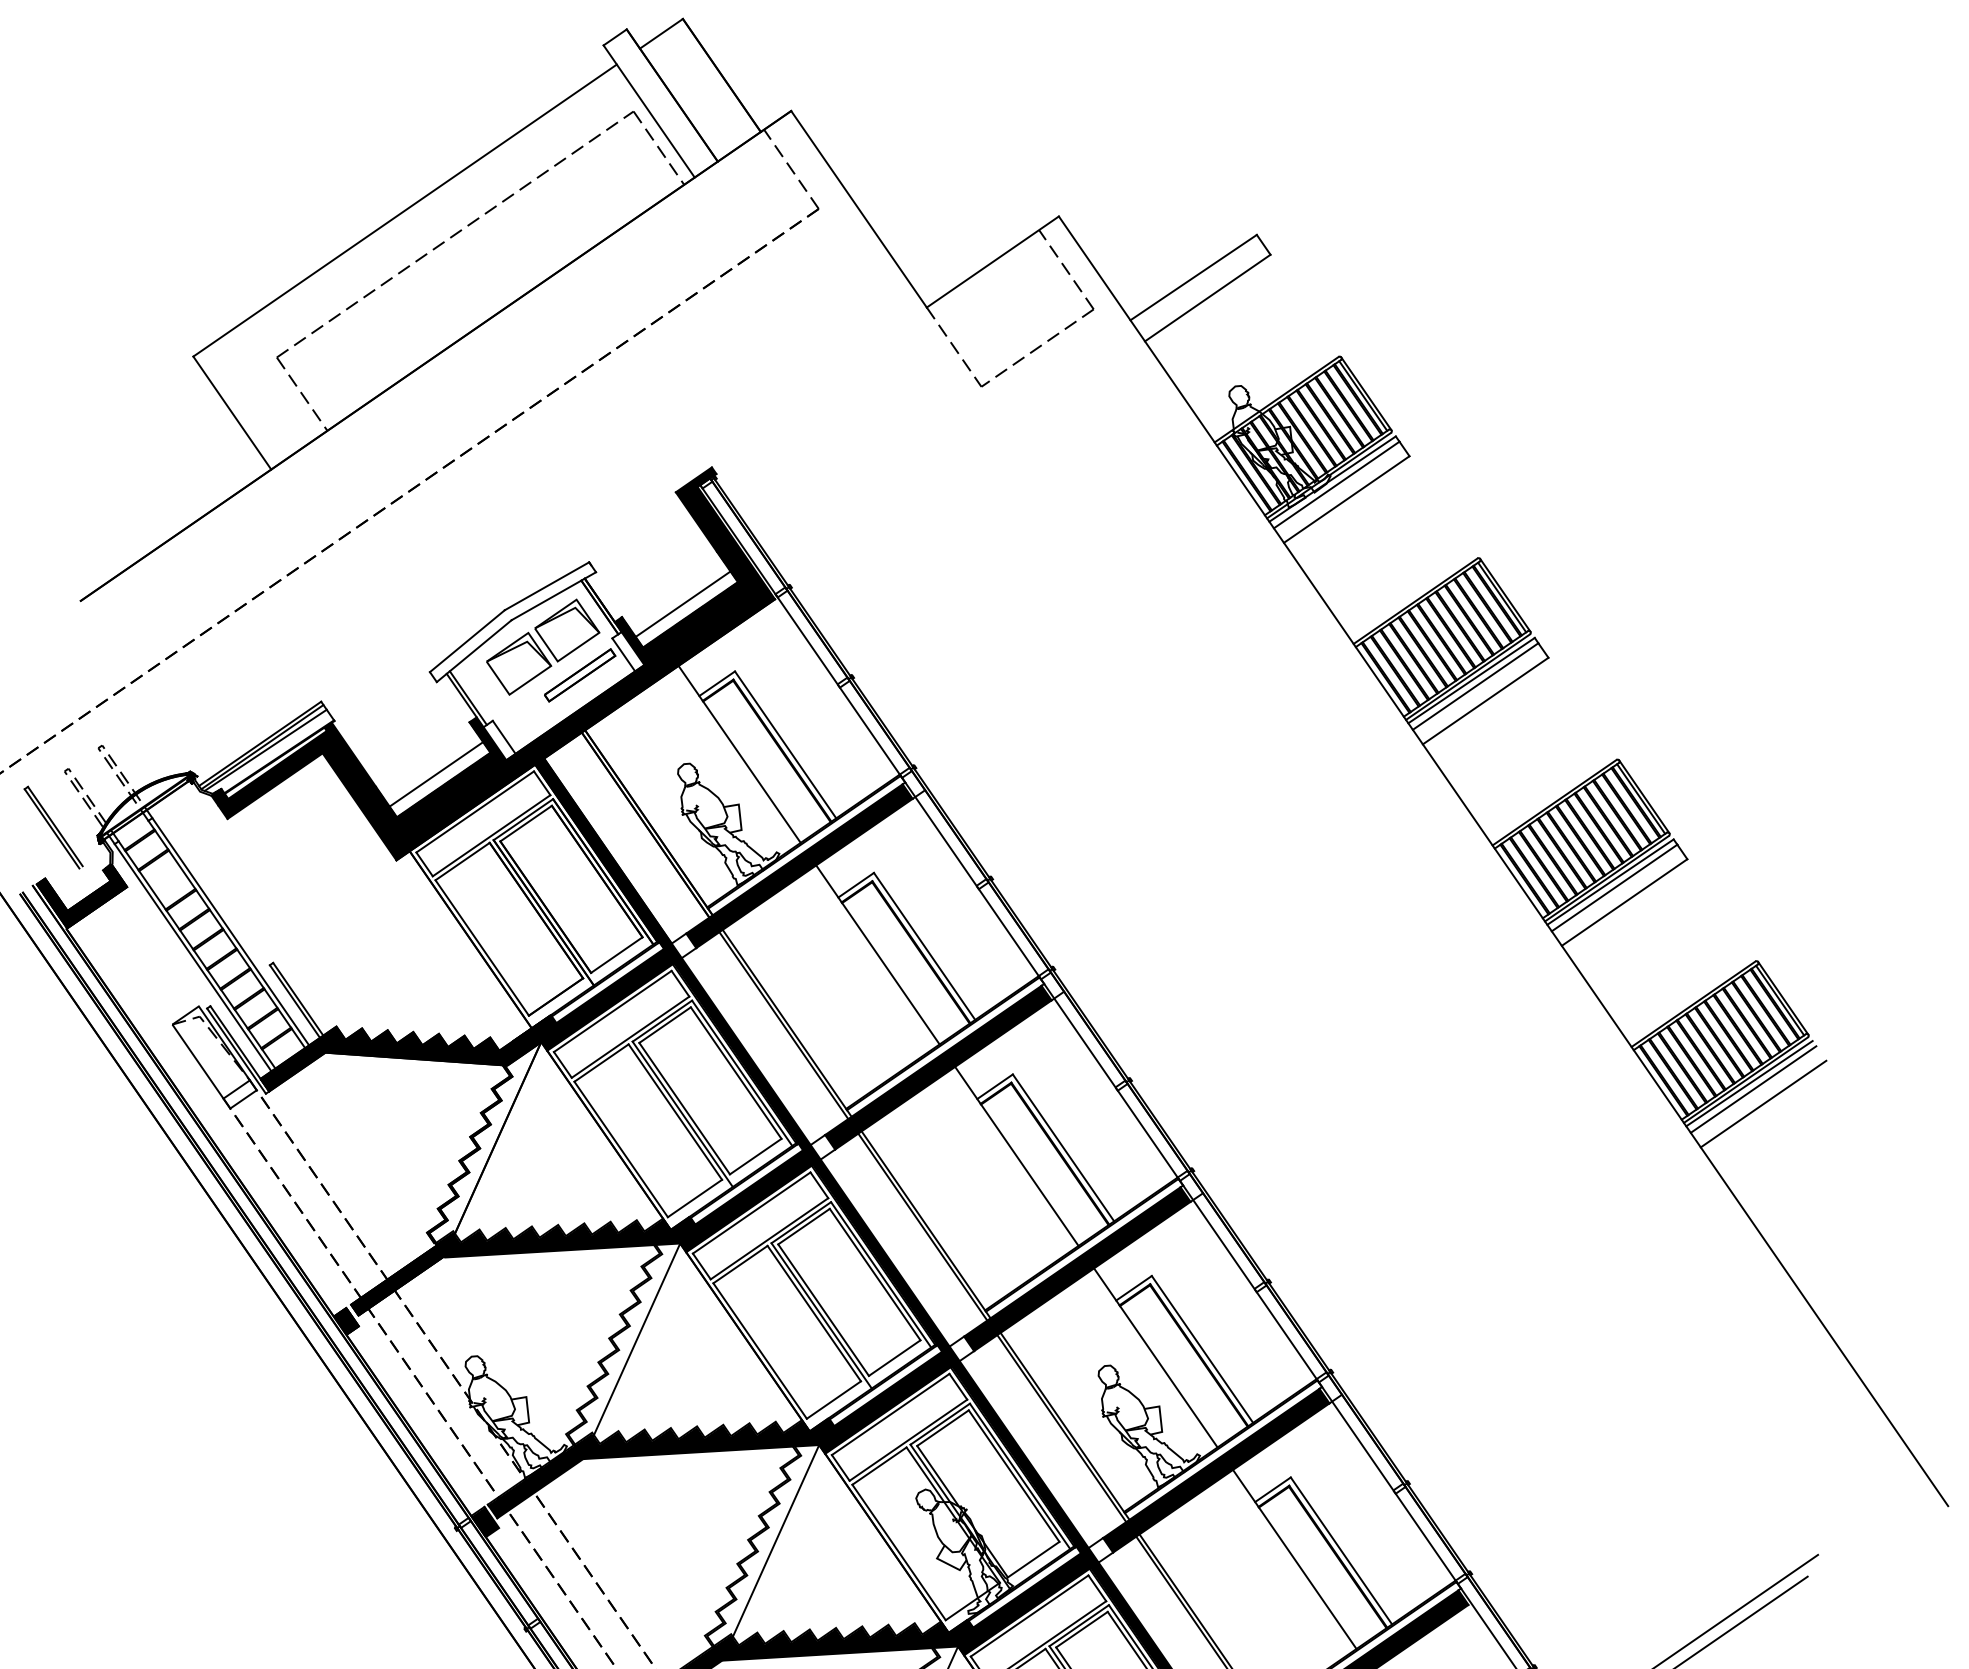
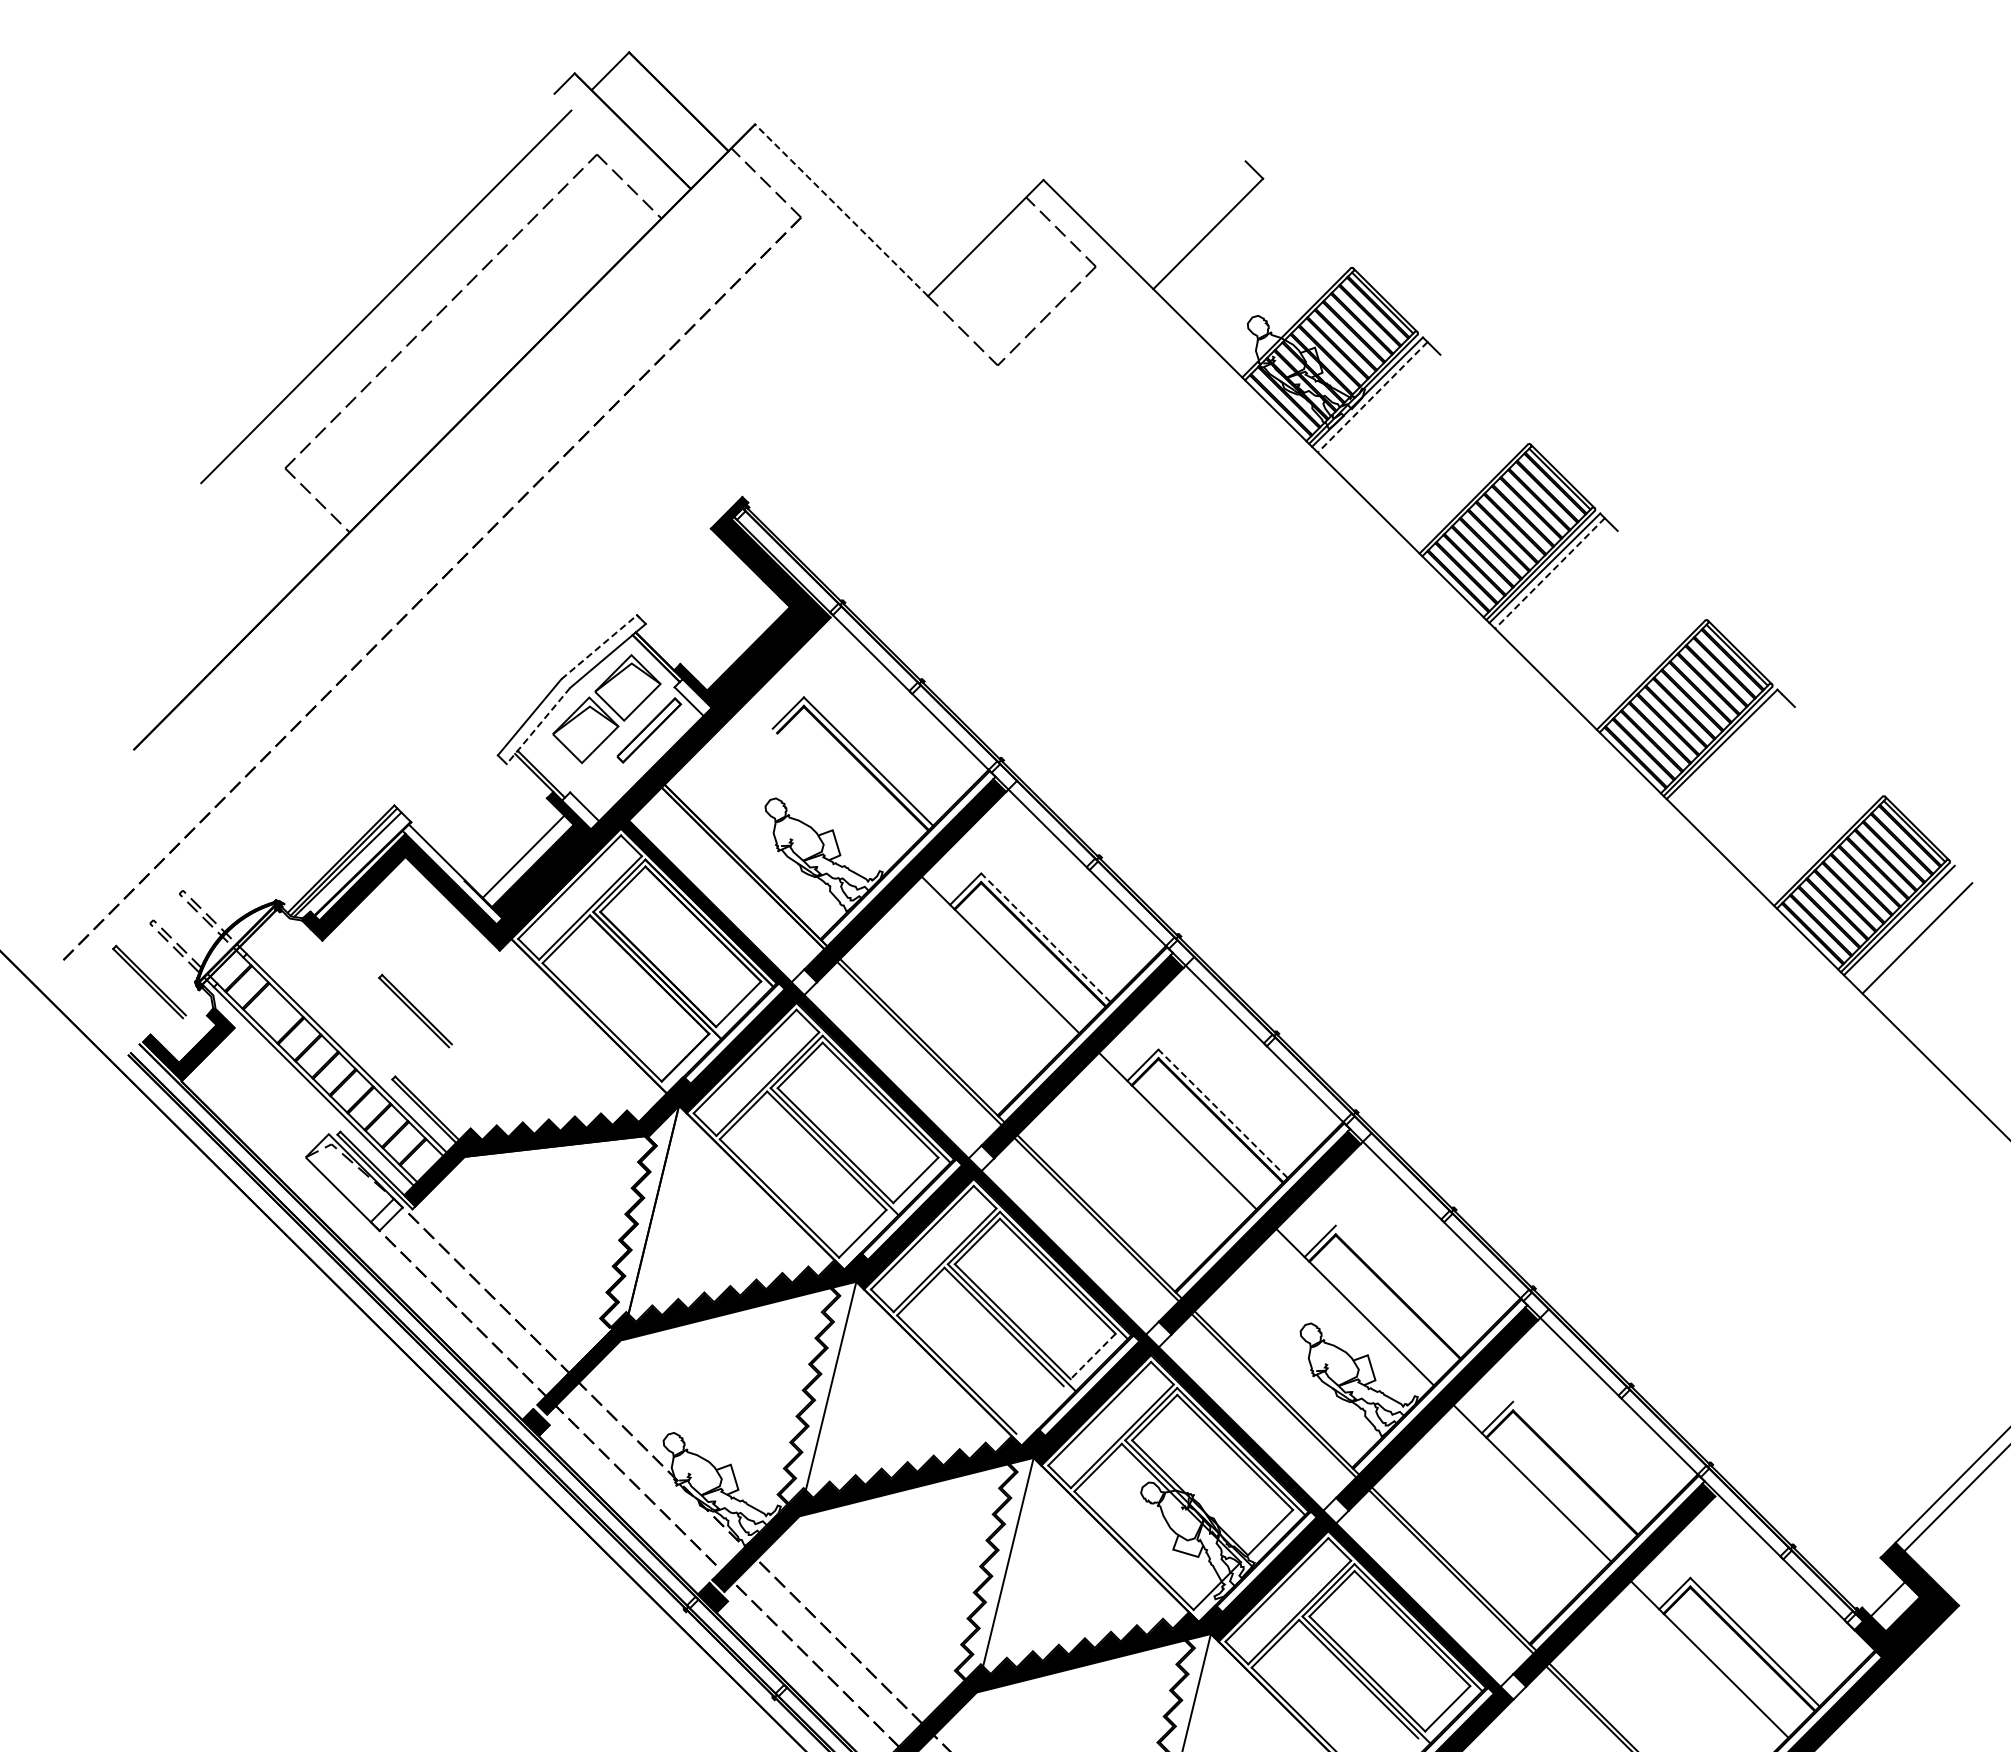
line: (649, 111) -> (612, 151), removed
line: (858, 209) -> (841, 210), solid -> dashed
line: (1193, 276) -> (1189, 215), removed
line: (231, 412) -> (250, 532), removed
line: (1336, 485) -> (1372, 397), solid -> dashed
line: (1346, 499) -> (1385, 409), removed
line: (547, 586) -> (599, 647), solid -> dashed
line: (682, 603) -> (738, 639), removed
line: (474, 651) -> (538, 726), solid -> dashed
line: (1475, 686) -> (1549, 573), solid -> dashed
line: (1485, 700) -> (1562, 585), removed
line: (740, 754) -> (824, 779), removed
fill: (364, 778) -> (452, 874), removed
line: (1614, 888) -> (1727, 749), removed
part: (304, 902) -> (415, 1010), added
line: (1624, 902) -> (1739, 762), removed
line: (924, 946) -> (1045, 937), solid -> dashed
line: (1753, 1089) -> (1904, 925), removed
line: (1063, 1147) -> (1222, 1113), solid -> dashed
line: (1202, 1349) -> (1400, 1289), removed
line: (895, 1358) -> (1093, 1356), solid -> dashed
line: (833, 1399) -> (1039, 1409), removed
line: (1341, 1550) -> (1577, 1465), removed

